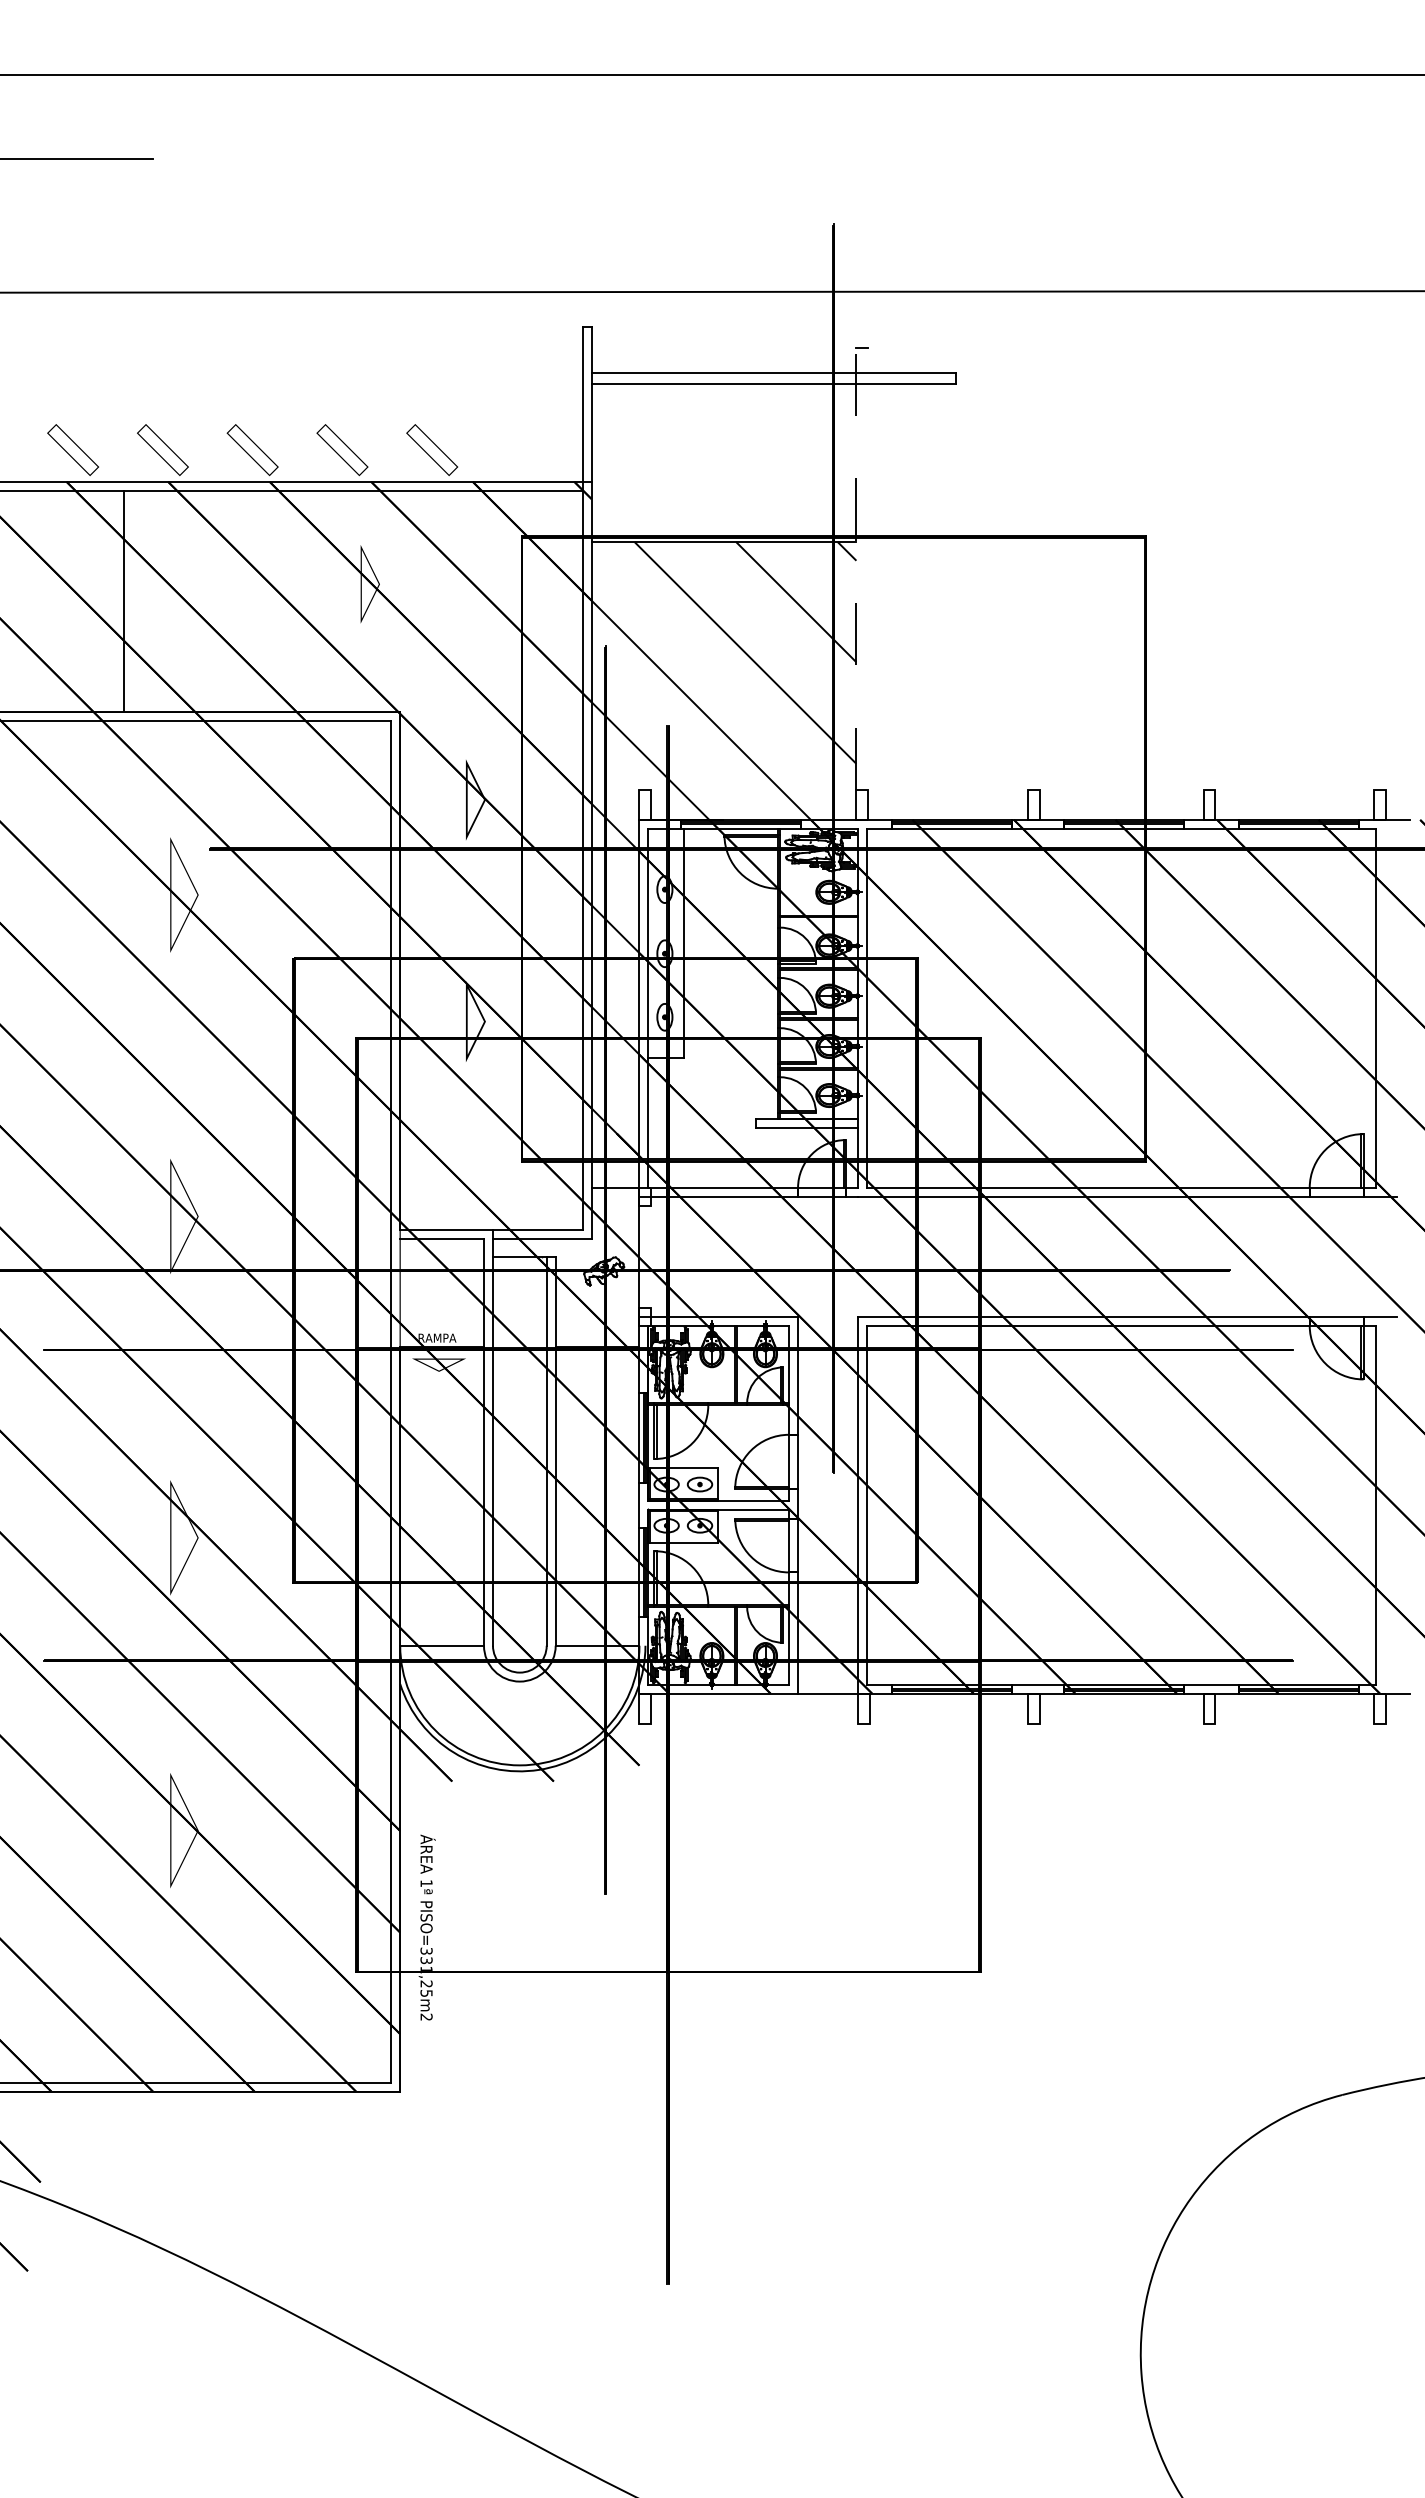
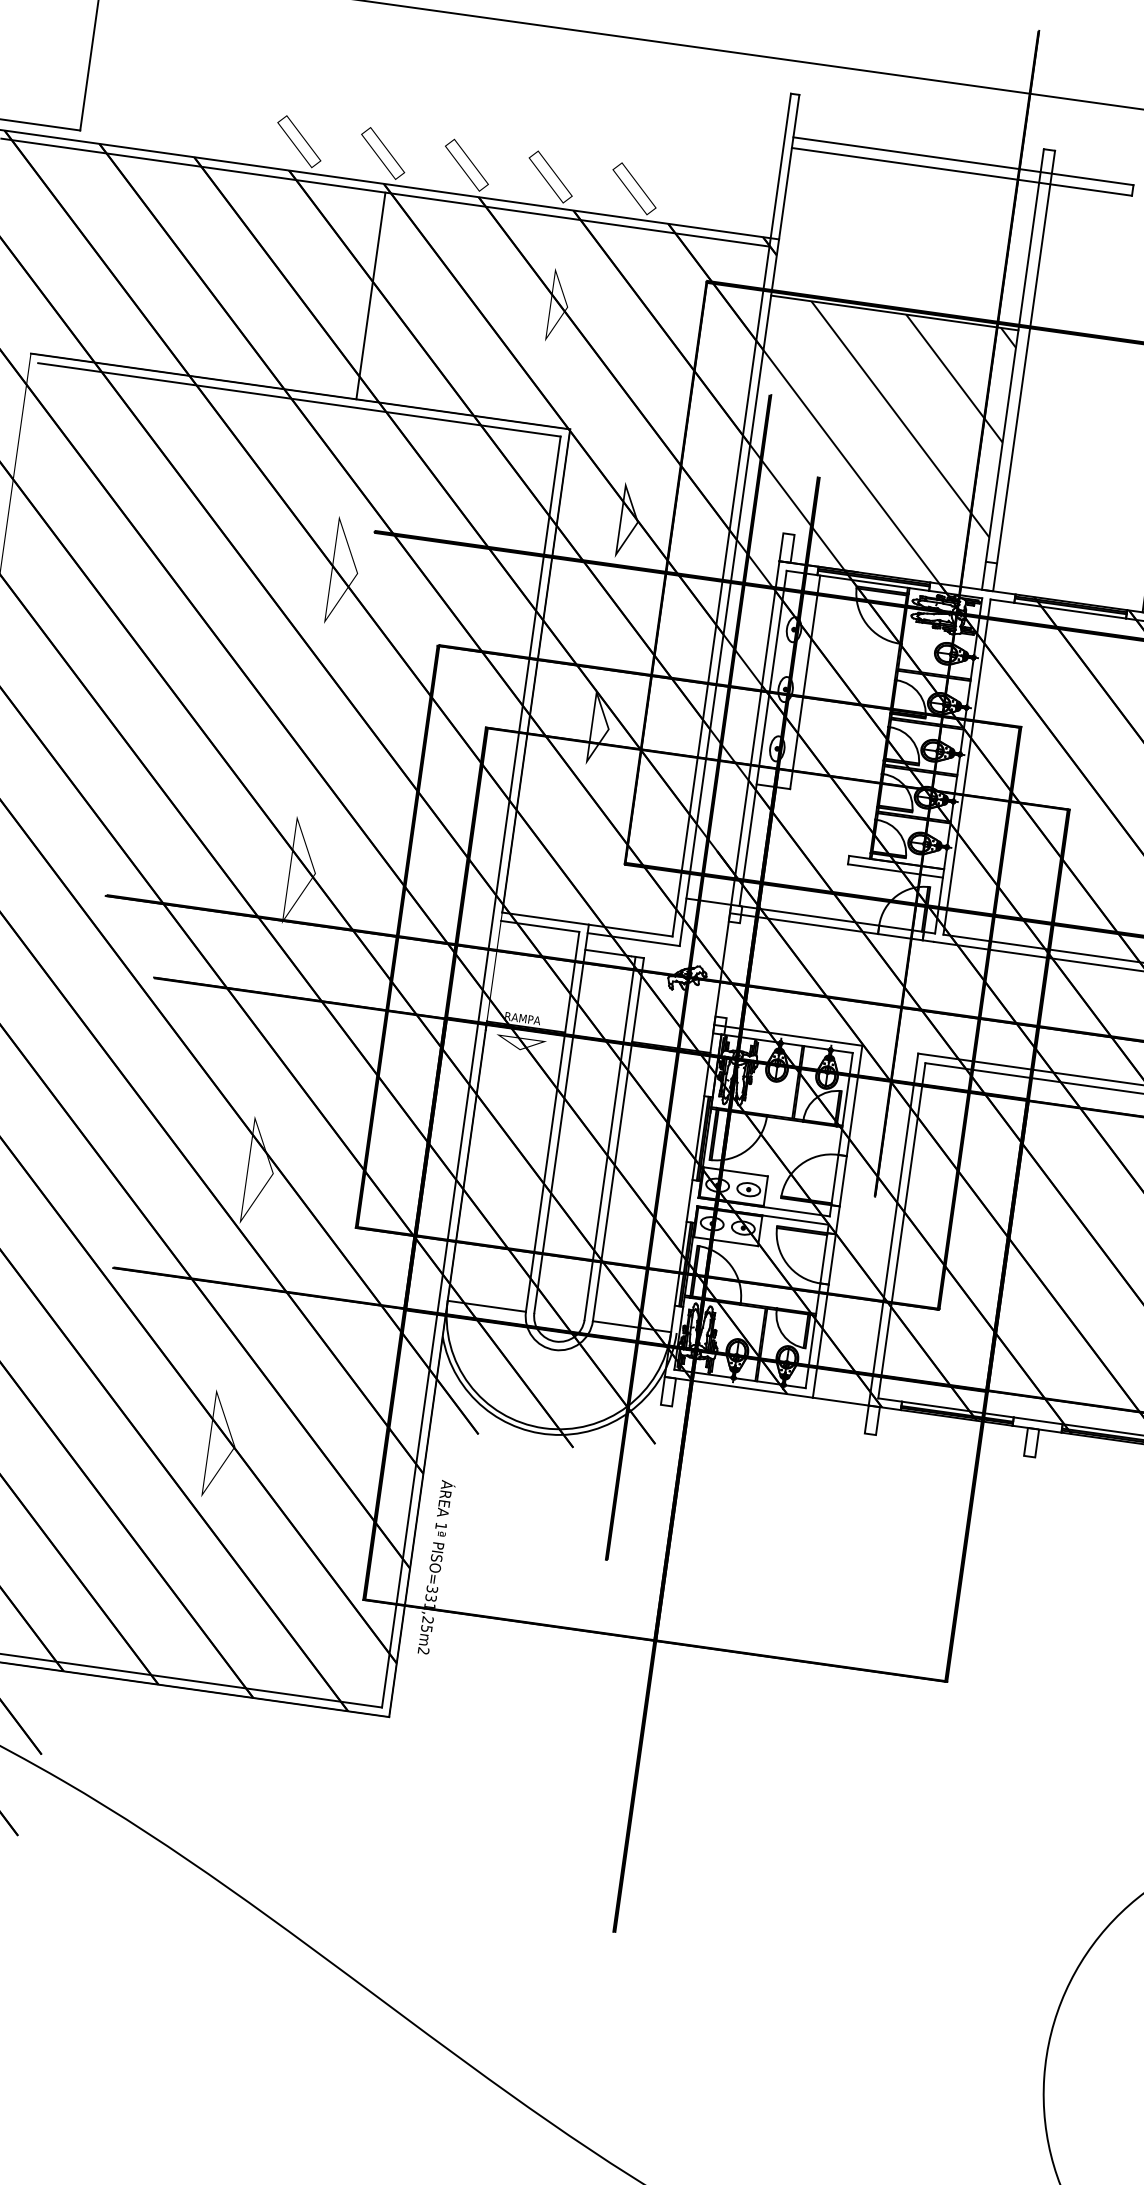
line: (856, 569) -> (1014, 355), dashed -> solid
line: (868, 569) -> (1026, 357), added
line: (124, 601) -> (371, 295), moved

